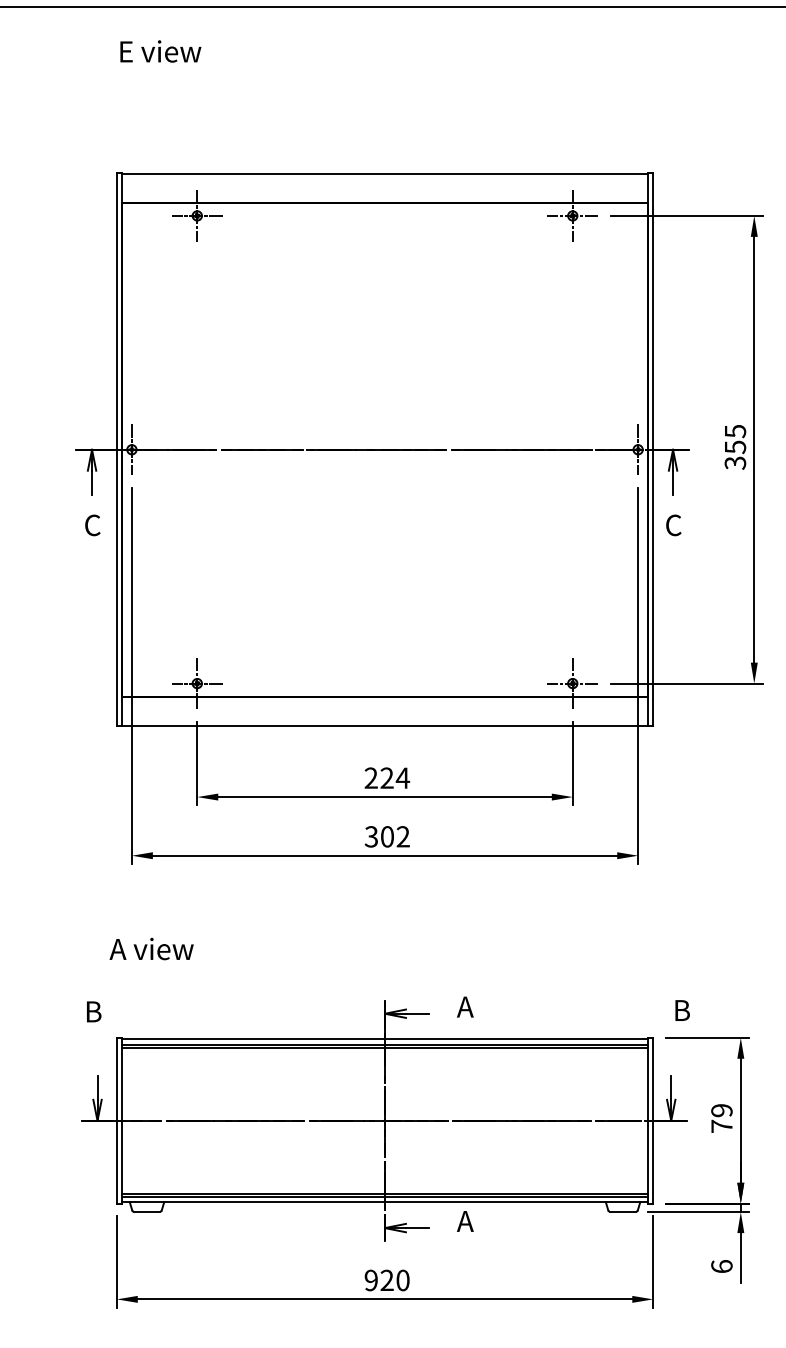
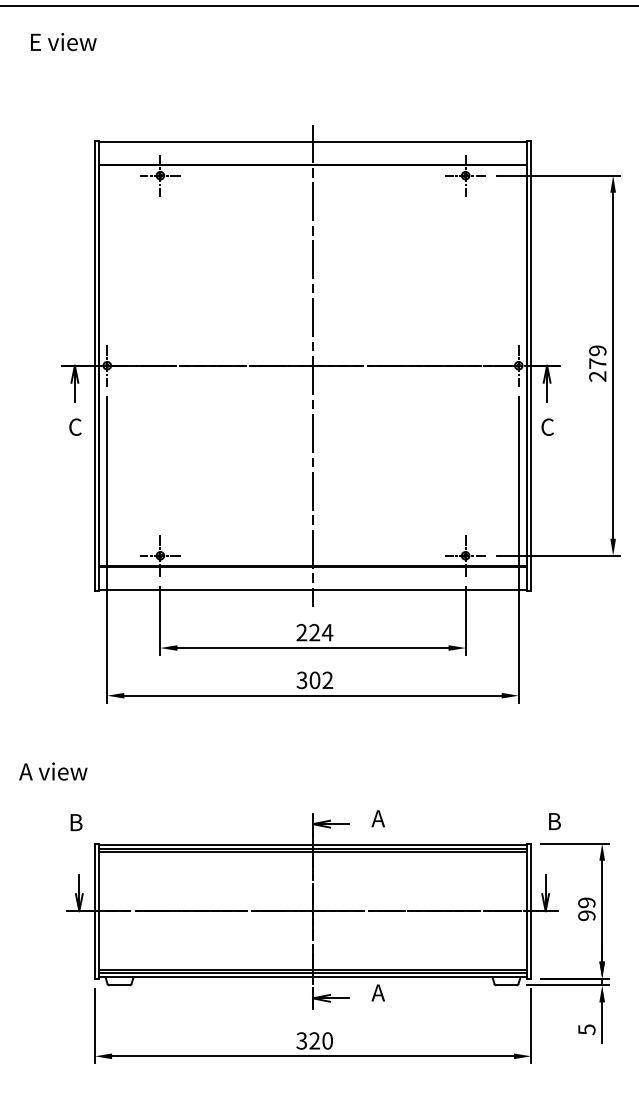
text: (160, 52) -> (63, 42), moved
text: (735, 447) -> (597, 363), 355 -> 279
line: (385, 449) -> (313, 365), added
text: (151, 948) -> (53, 771), moved
text: (721, 1126) -> (586, 915), 79 -> 99
text: (721, 1266) -> (586, 1029), 6 -> 5
text: (370, 1279) -> (301, 1040), 920 -> 320

